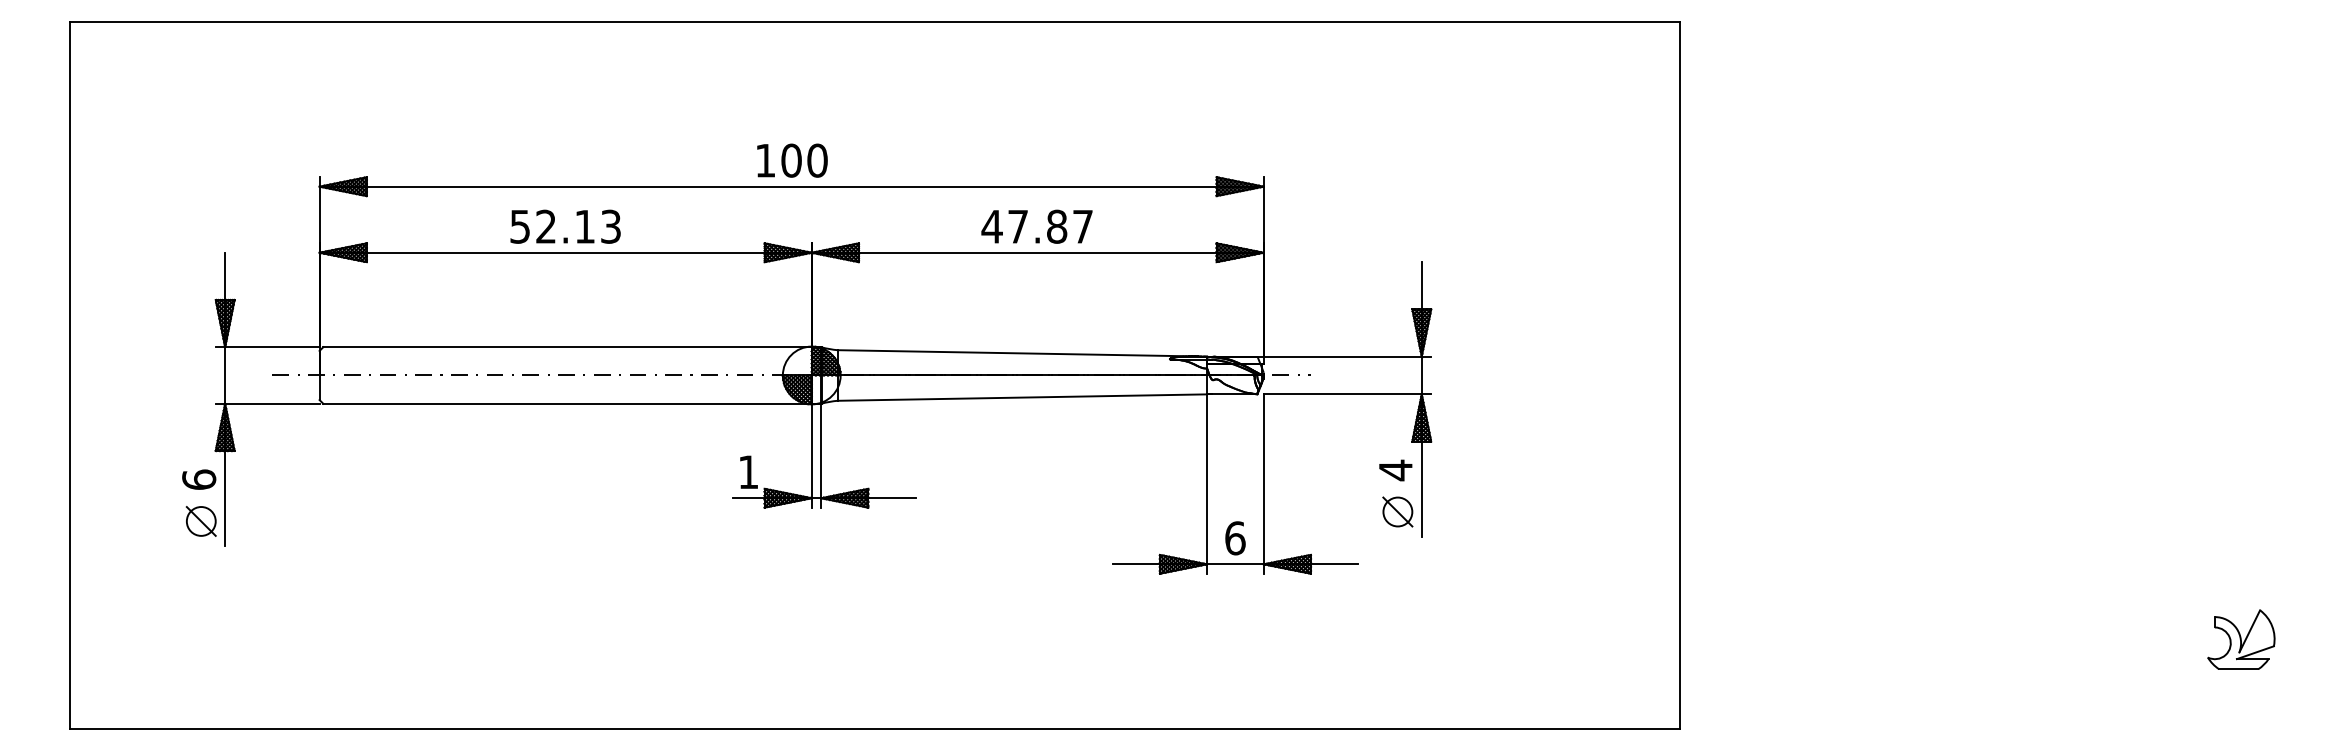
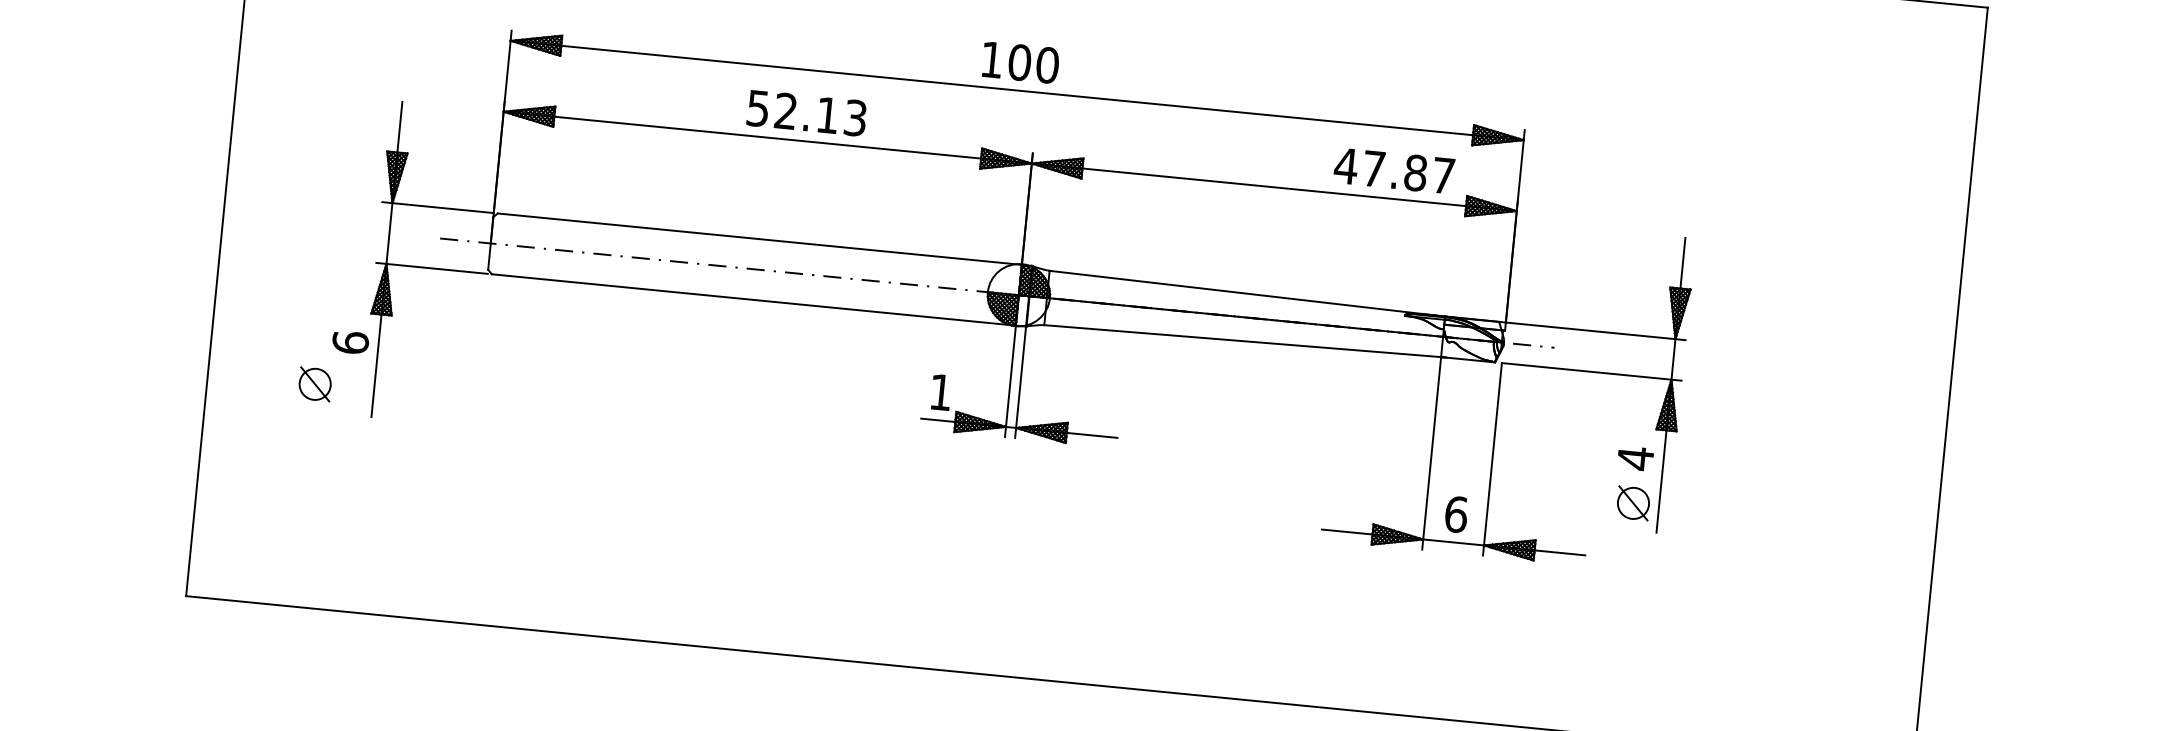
text: (565, 226) -> (806, 113), moved
text: (1036, 226) -> (1393, 170), moved
part: (200, 521) -> (314, 384), moved

